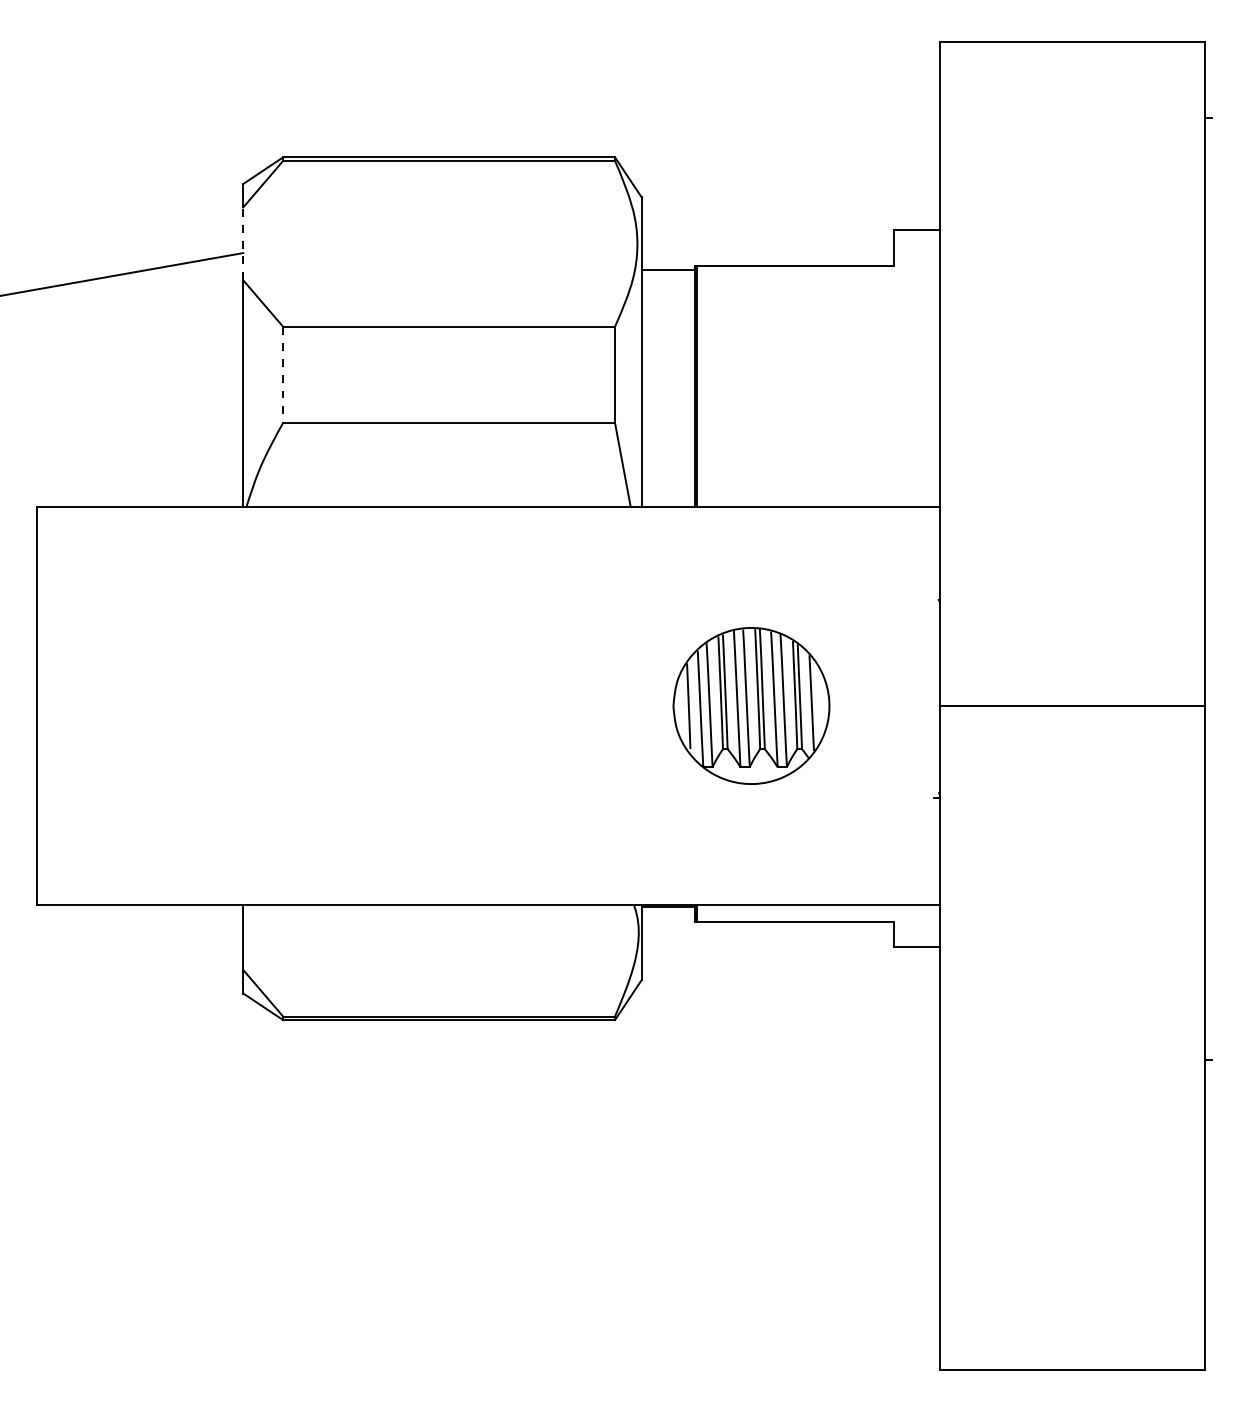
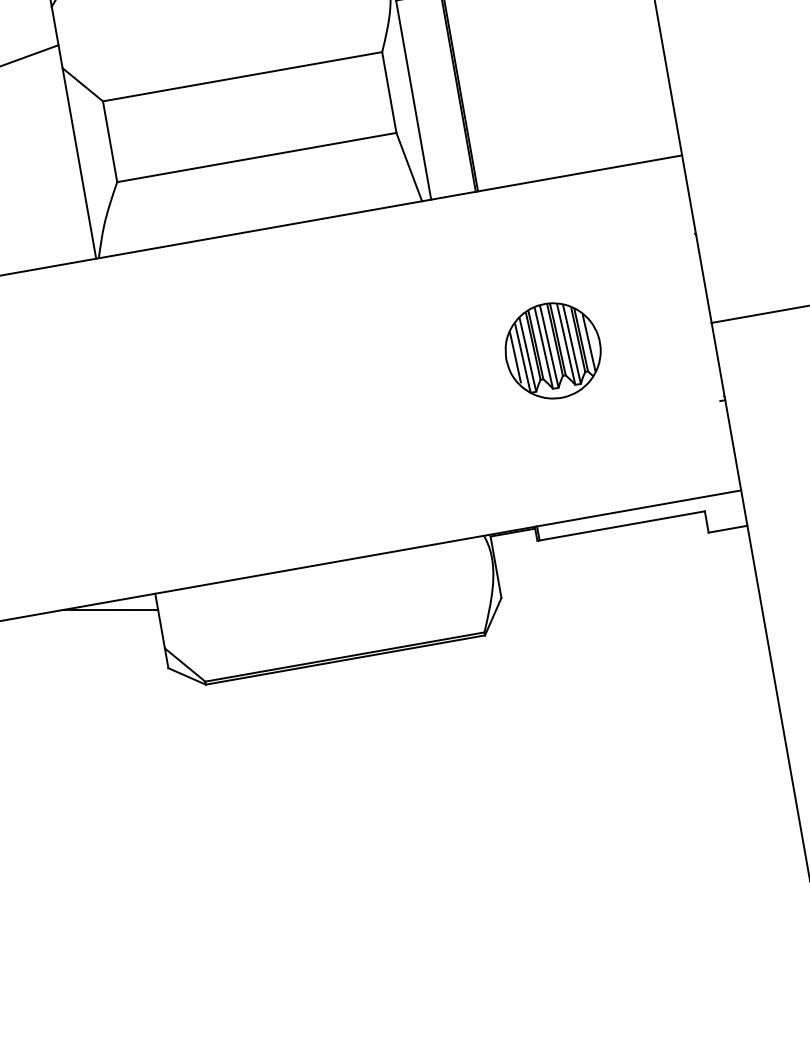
line: (243, 243) -> (57, 37), dashed -> solid
line: (283, 375) -> (110, 142), dashed -> solid
part: (750, 705) -> (552, 350), size x0.71
line: (188, 914) -> (110, 609), added

